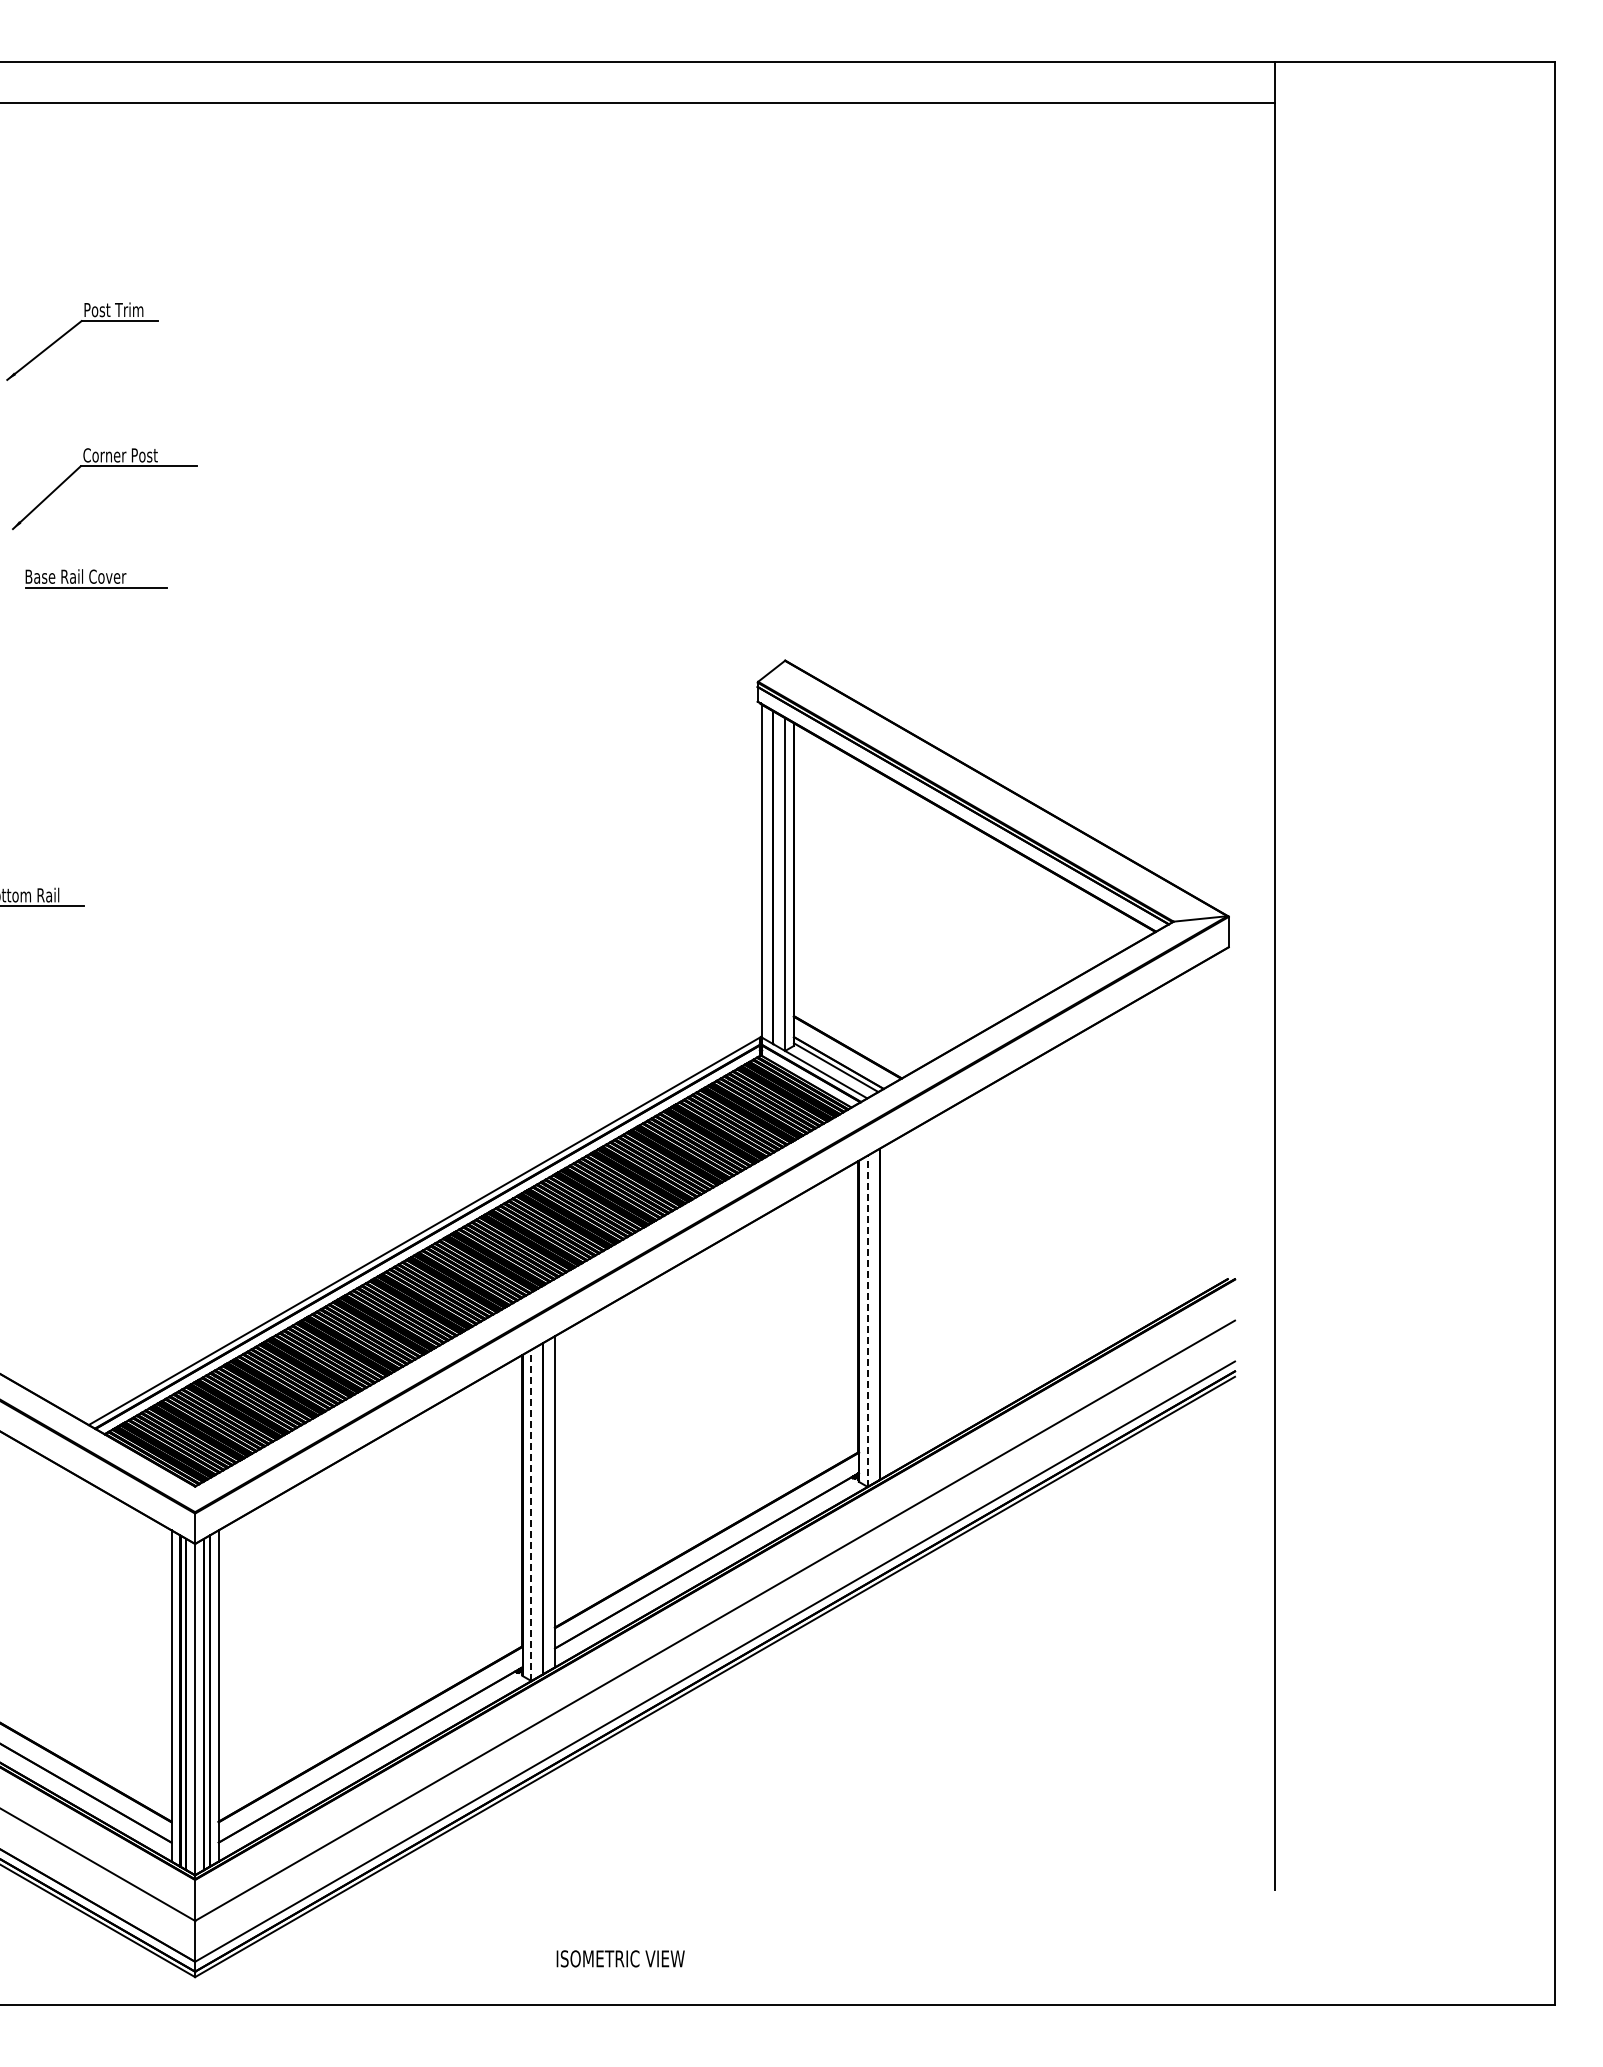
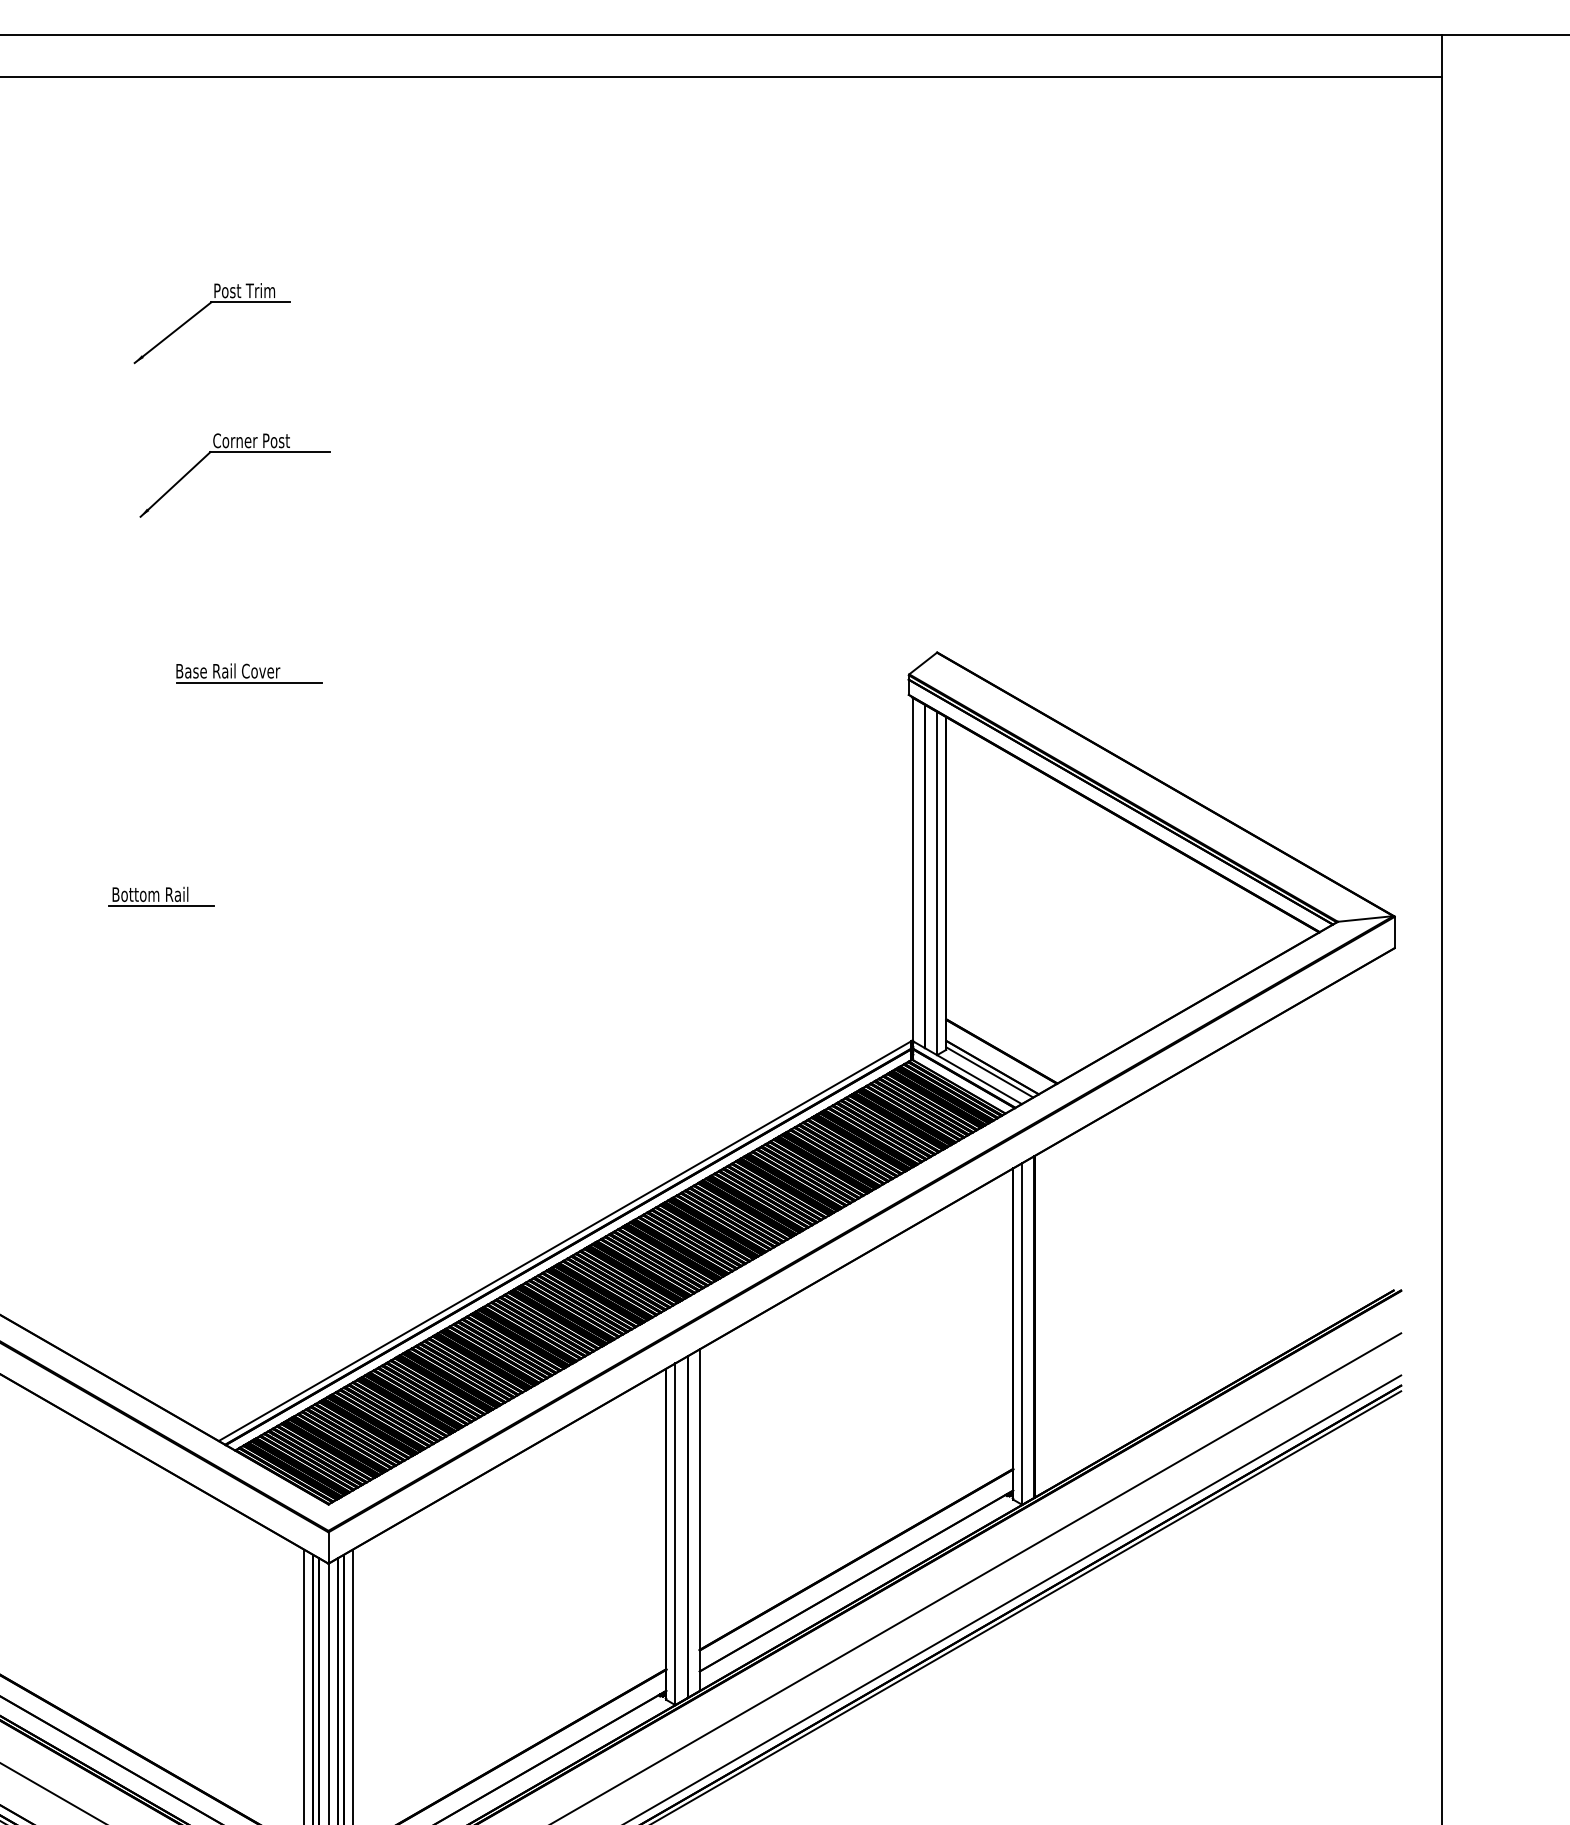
part: (96, 578) -> (249, 673), moved
line: (867, 1321) -> (1022, 1334), dashed -> solid
line: (531, 1515) -> (675, 1534), dashed -> solid

